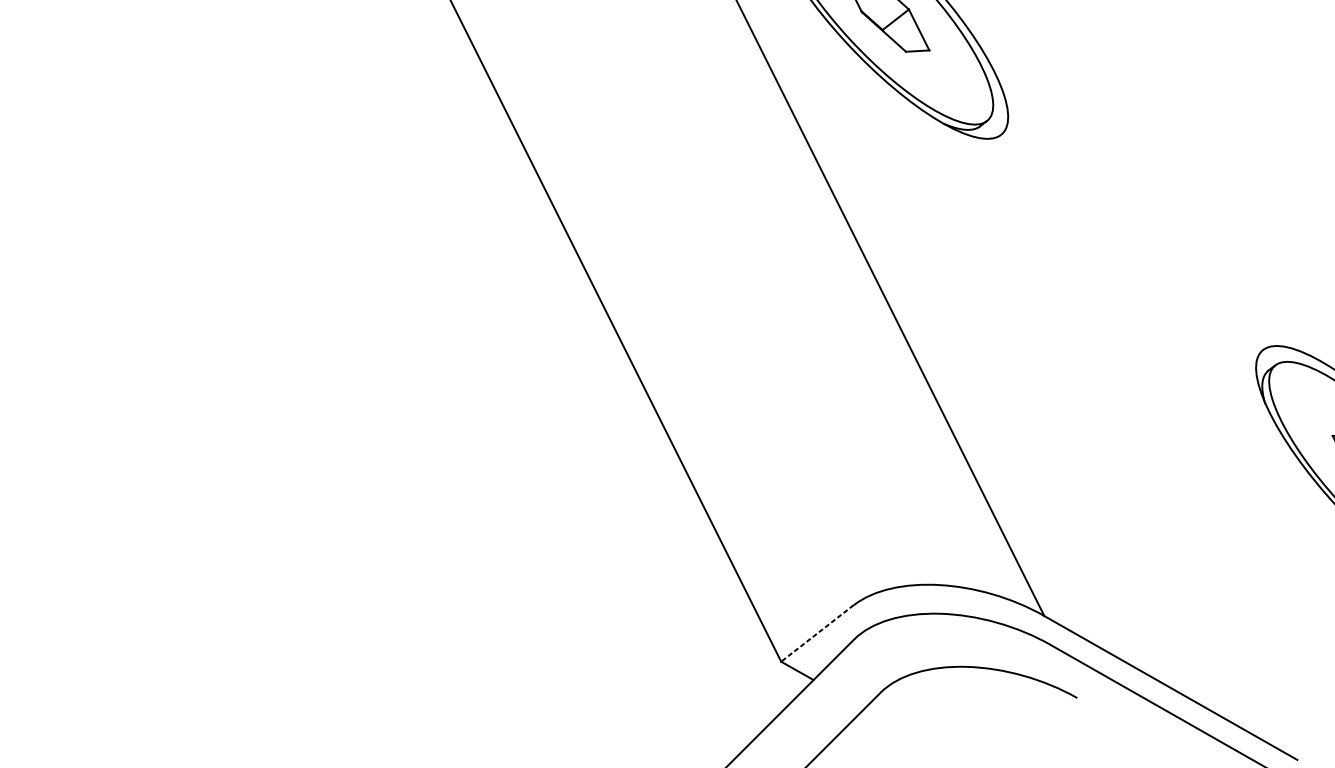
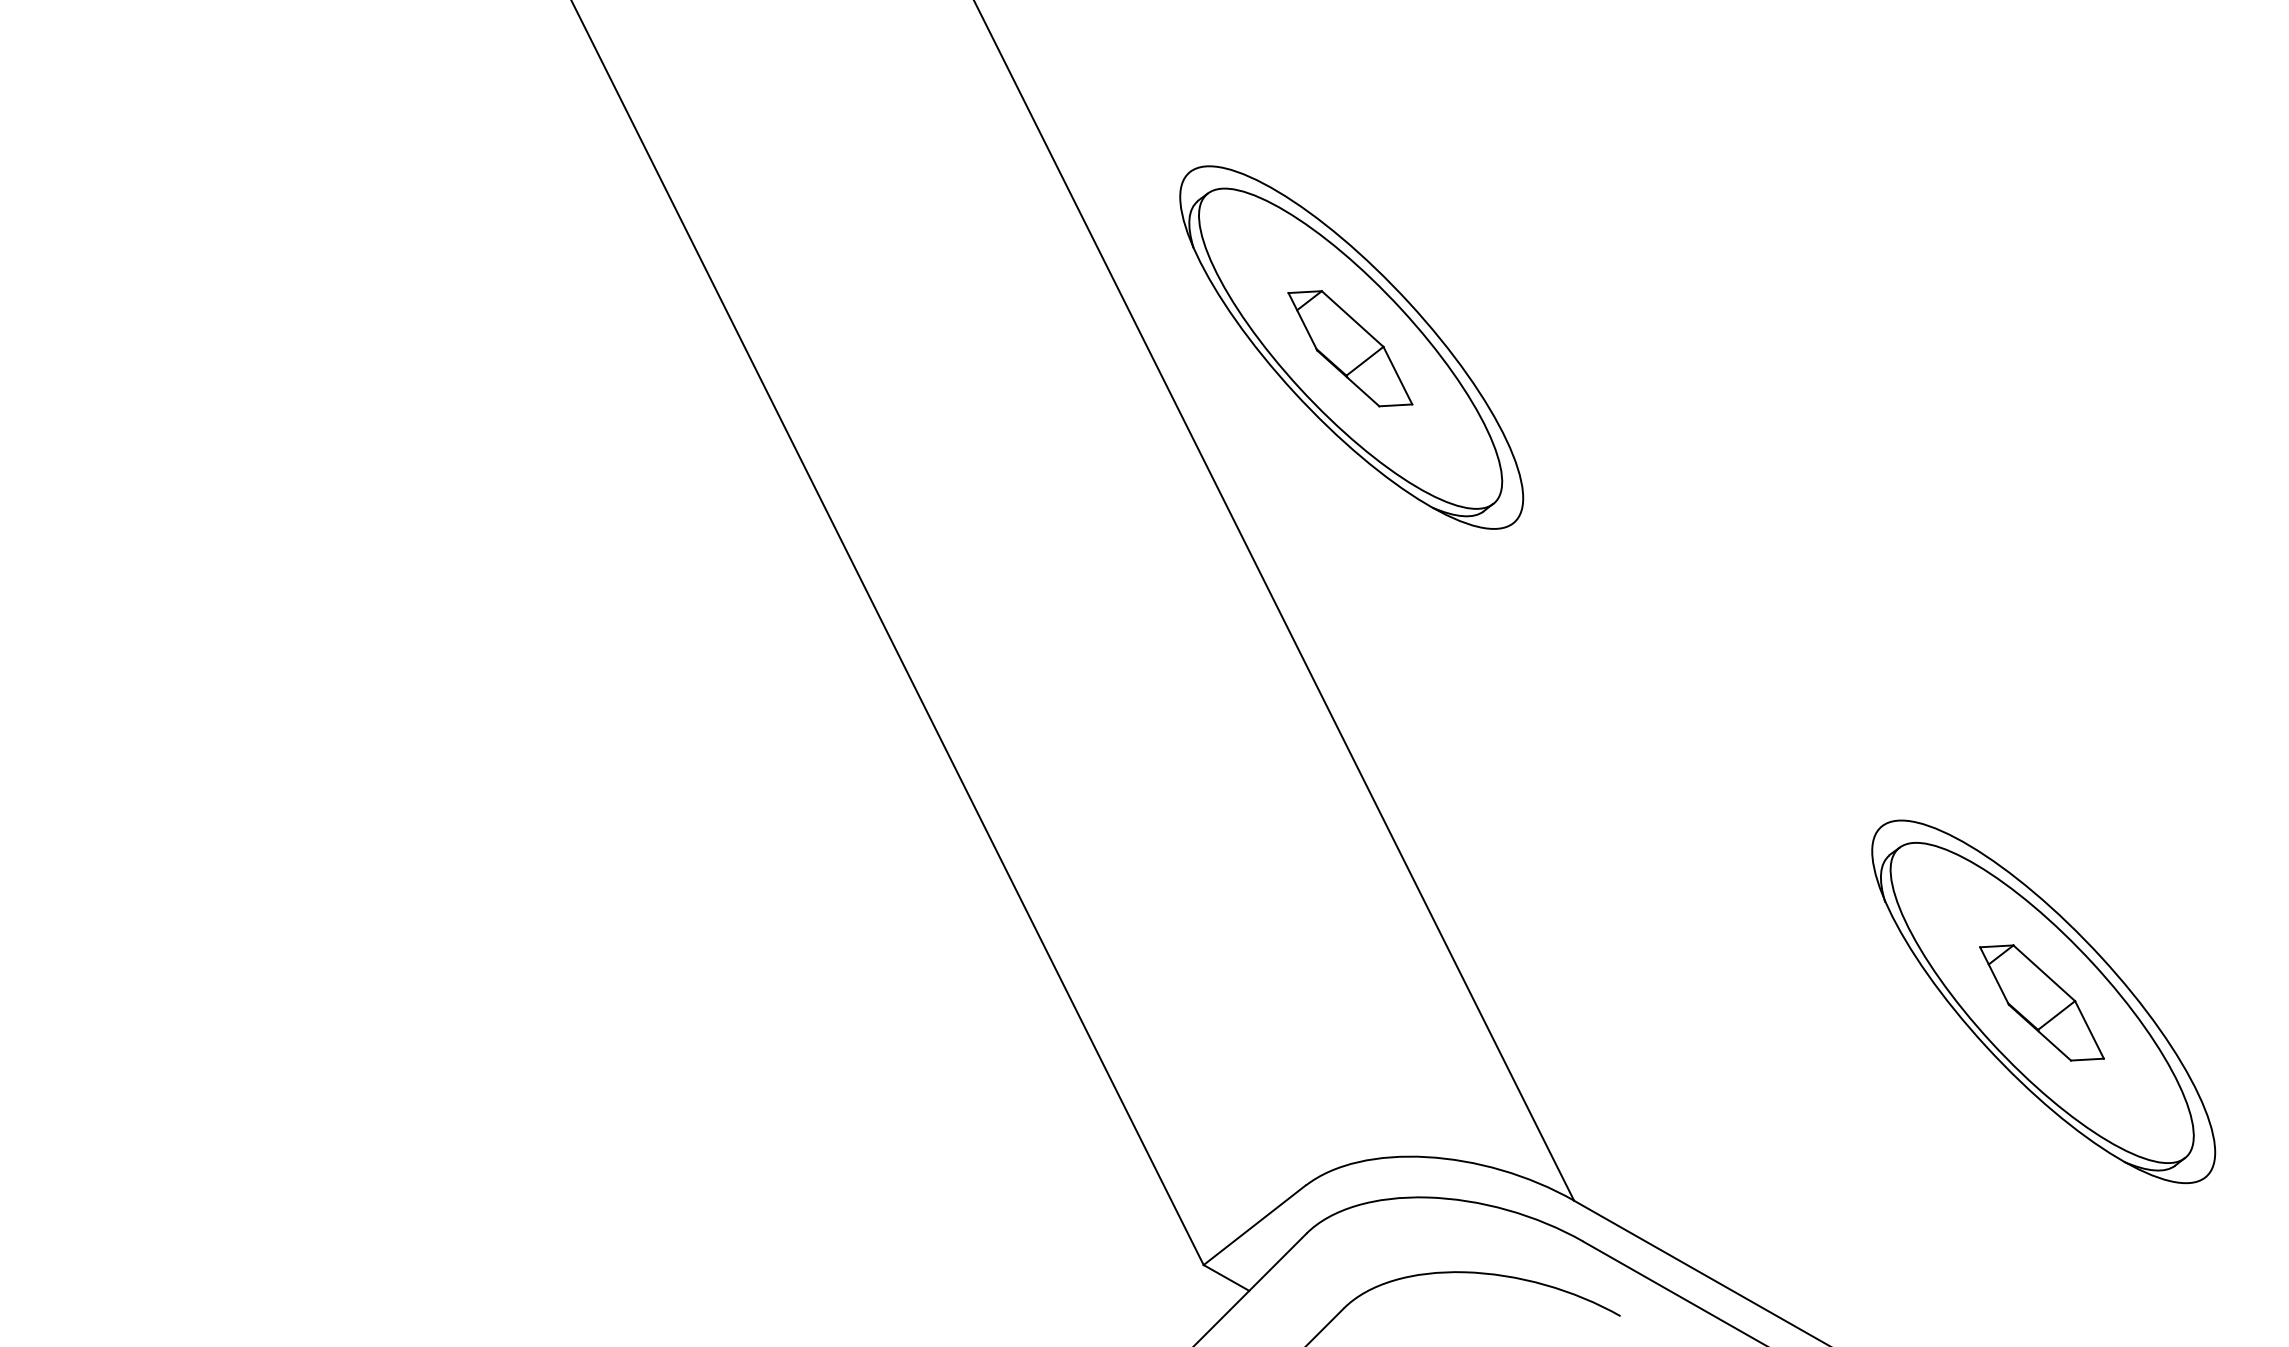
line: (817, 633) -> (1254, 1225), dashed -> solid

